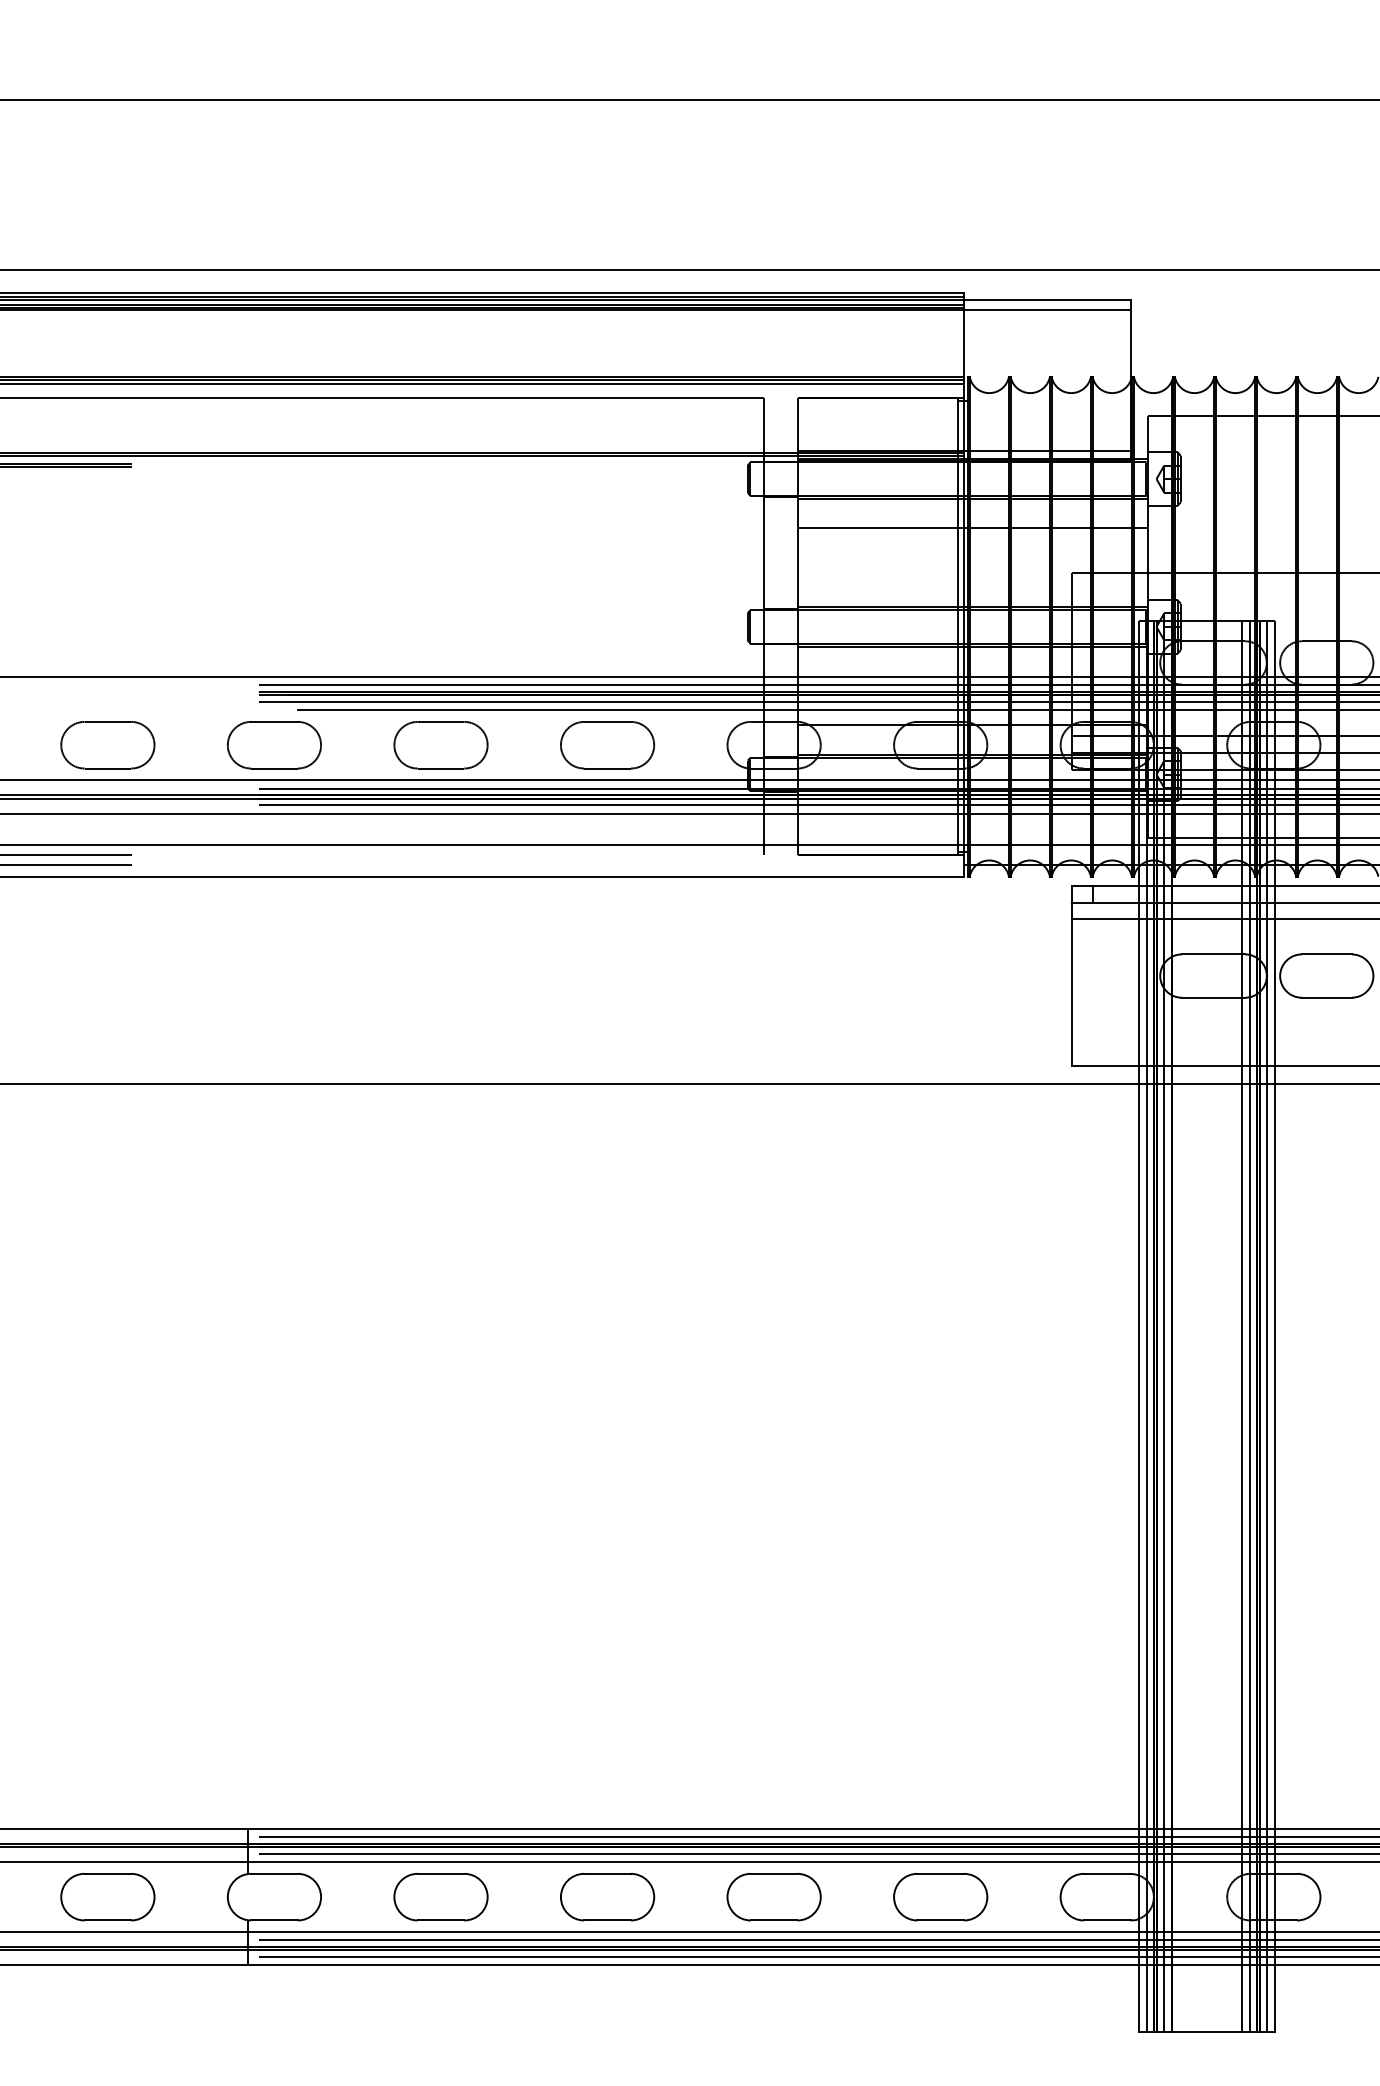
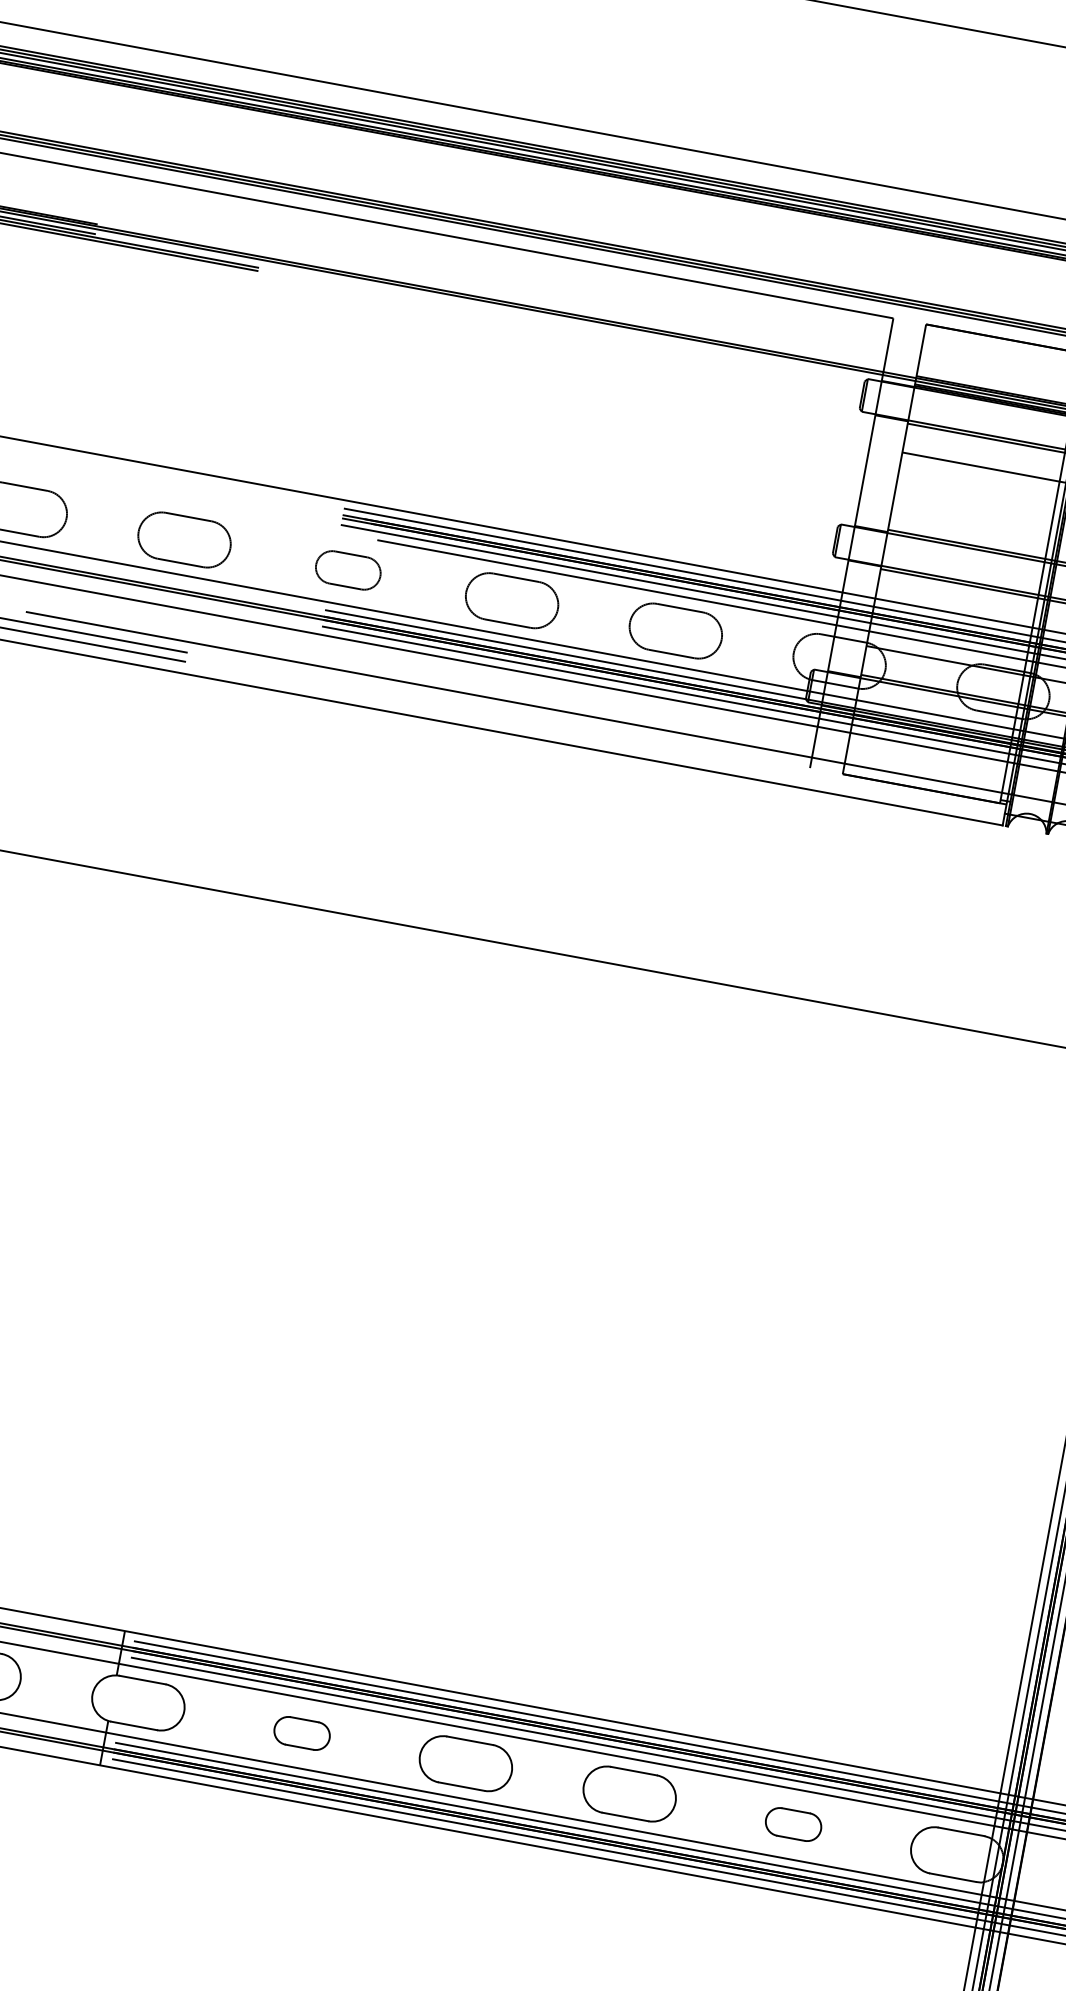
part: (274, 745) -> (348, 570), size x0.7
part: (440, 1897) -> (301, 1733), size x0.6
part: (940, 1897) -> (793, 1824), size x0.6

